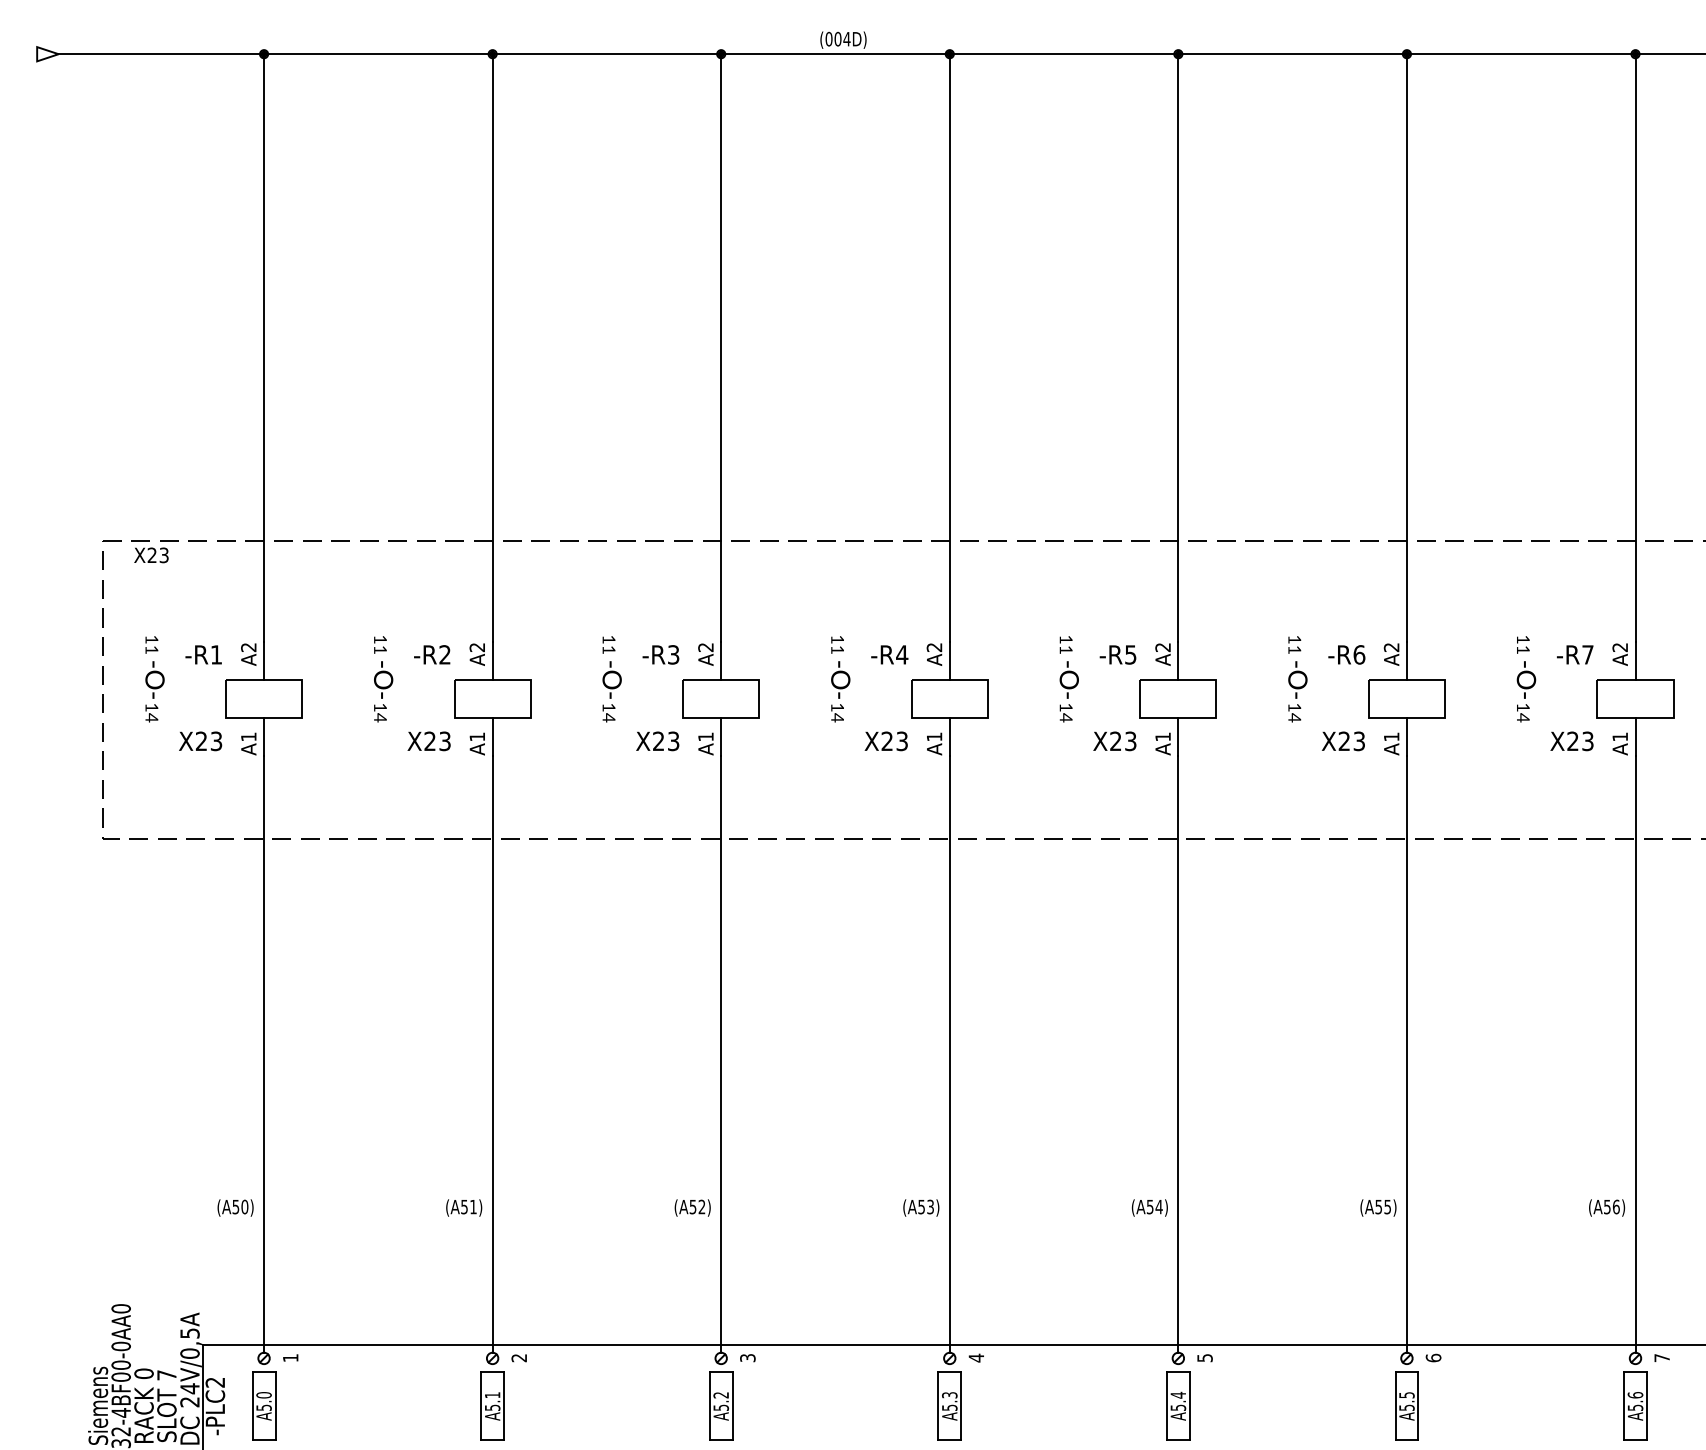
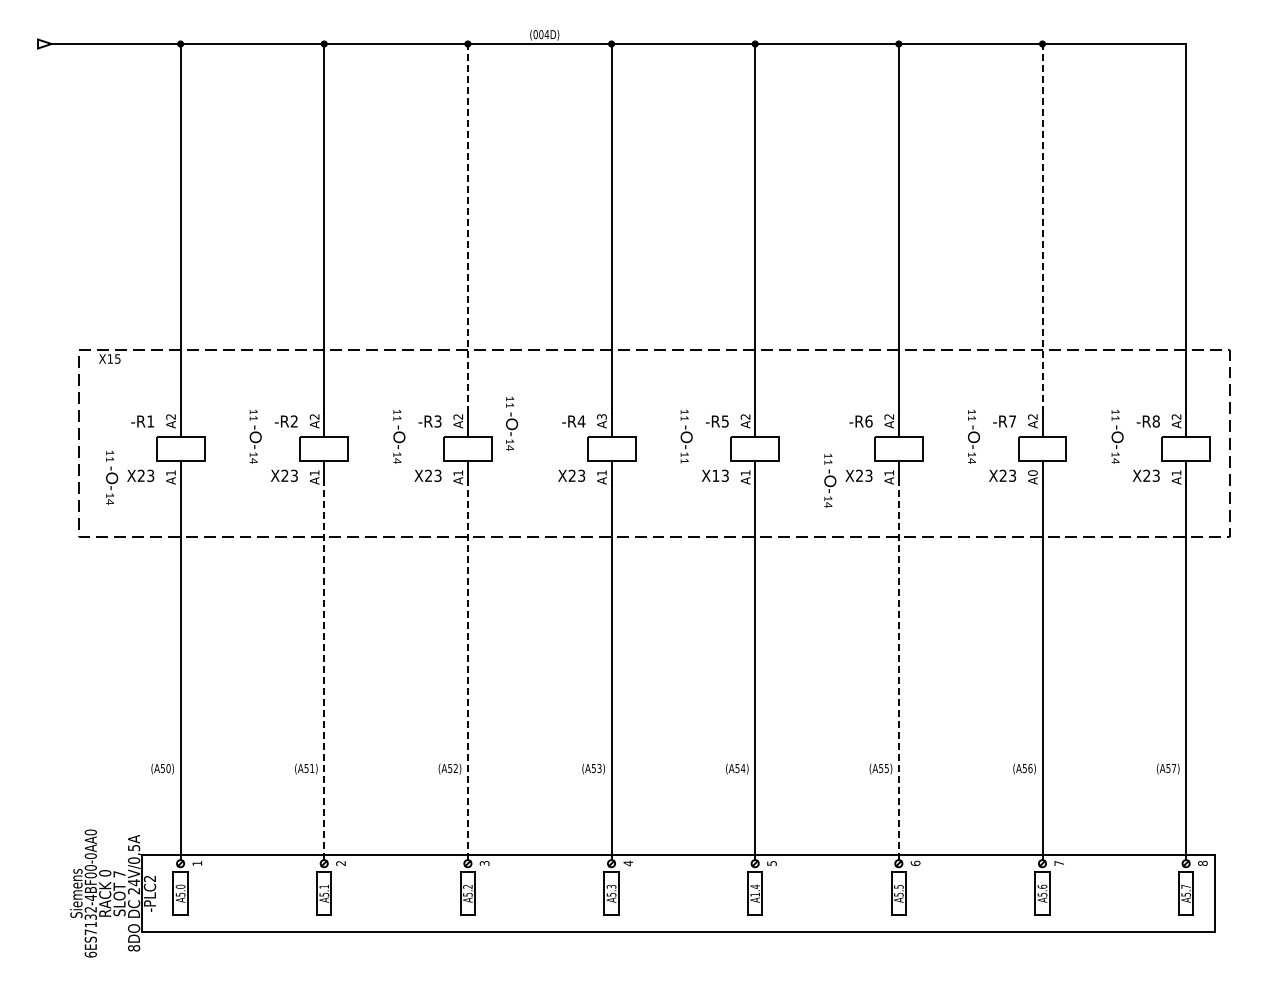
line: (720, 349) -> (467, 229), solid -> dashed
line: (1635, 349) -> (1042, 229), solid -> dashed
text: (157, 554) -> (113, 358), X23 -> X15
text: (933, 646) -> (601, 416), A2 -> A3
text: (155, 678) -> (112, 477), moved
text: (841, 678) -> (512, 423), moved
text: (1298, 678) -> (830, 480), moved
text: (1065, 716) -> (684, 460), 14 -> 11
text: (1619, 736) -> (1032, 472), A1 -> A0
text: (1115, 740) -> (715, 475), X23 -> X13
line: (493, 1054) -> (324, 672), solid -> dashed
line: (720, 1054) -> (467, 672), solid -> dashed
line: (1406, 1054) -> (898, 672), solid -> dashed
text: (1178, 1407) -> (755, 894), A5.4 -> A1.4

